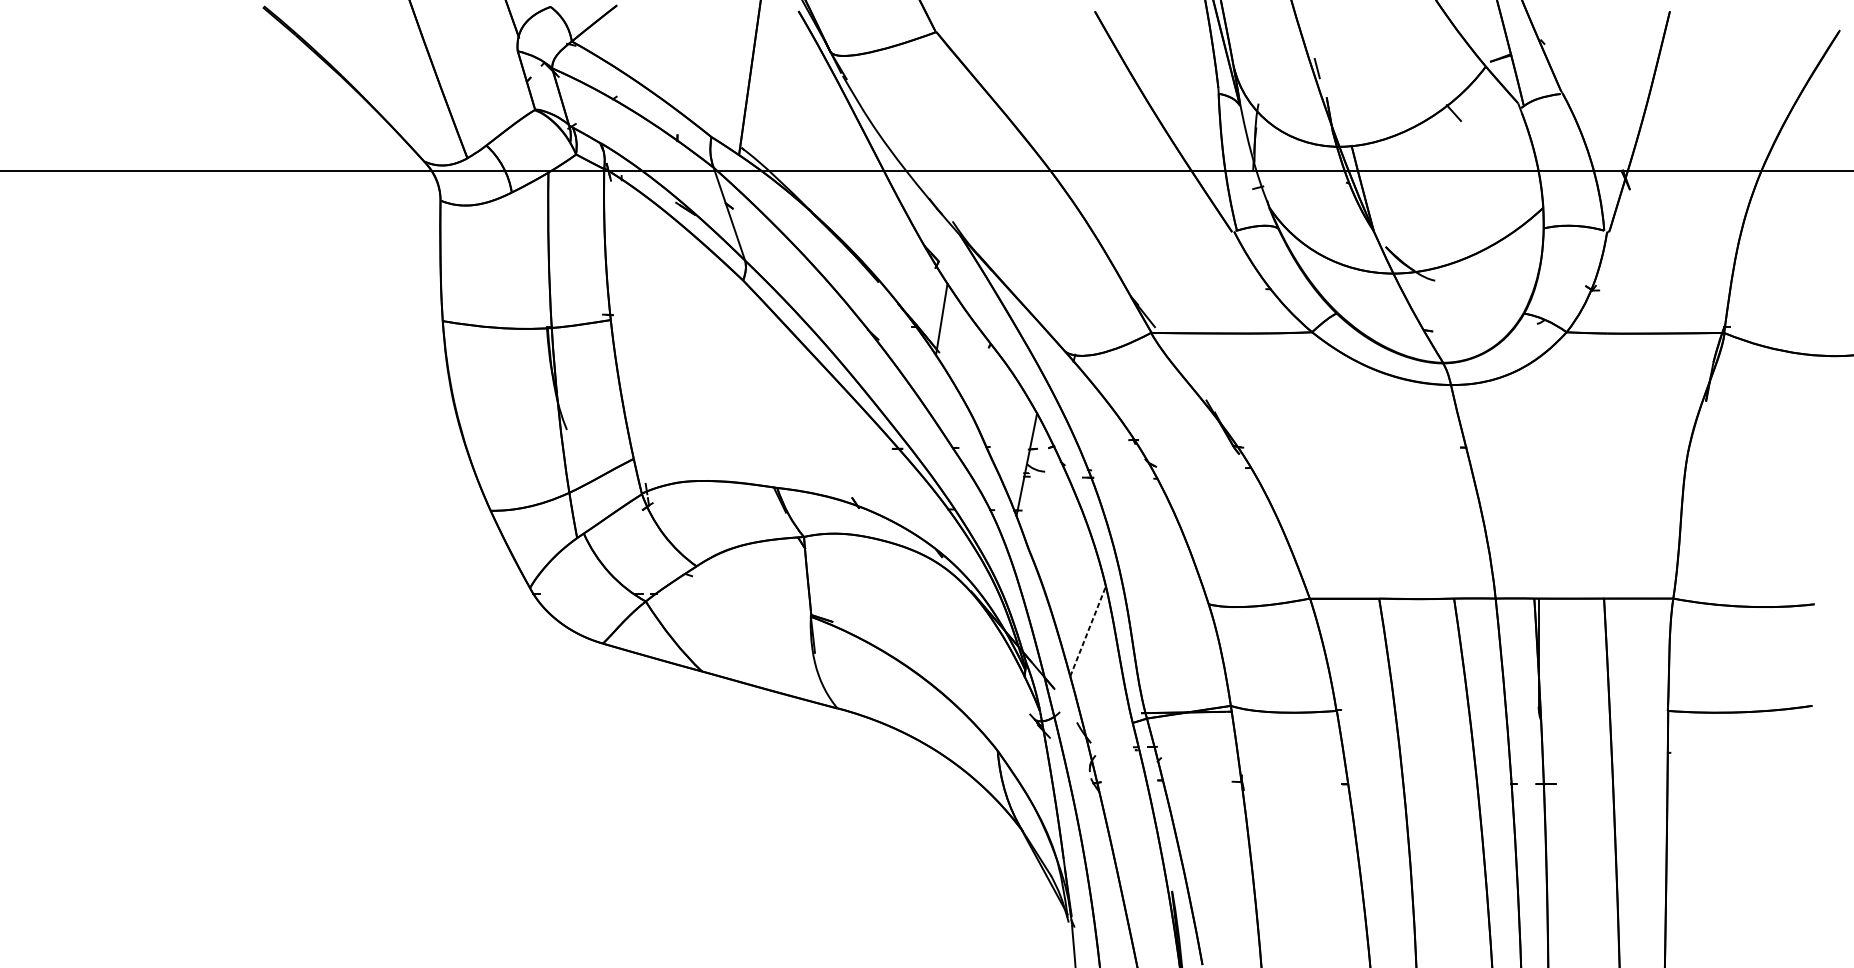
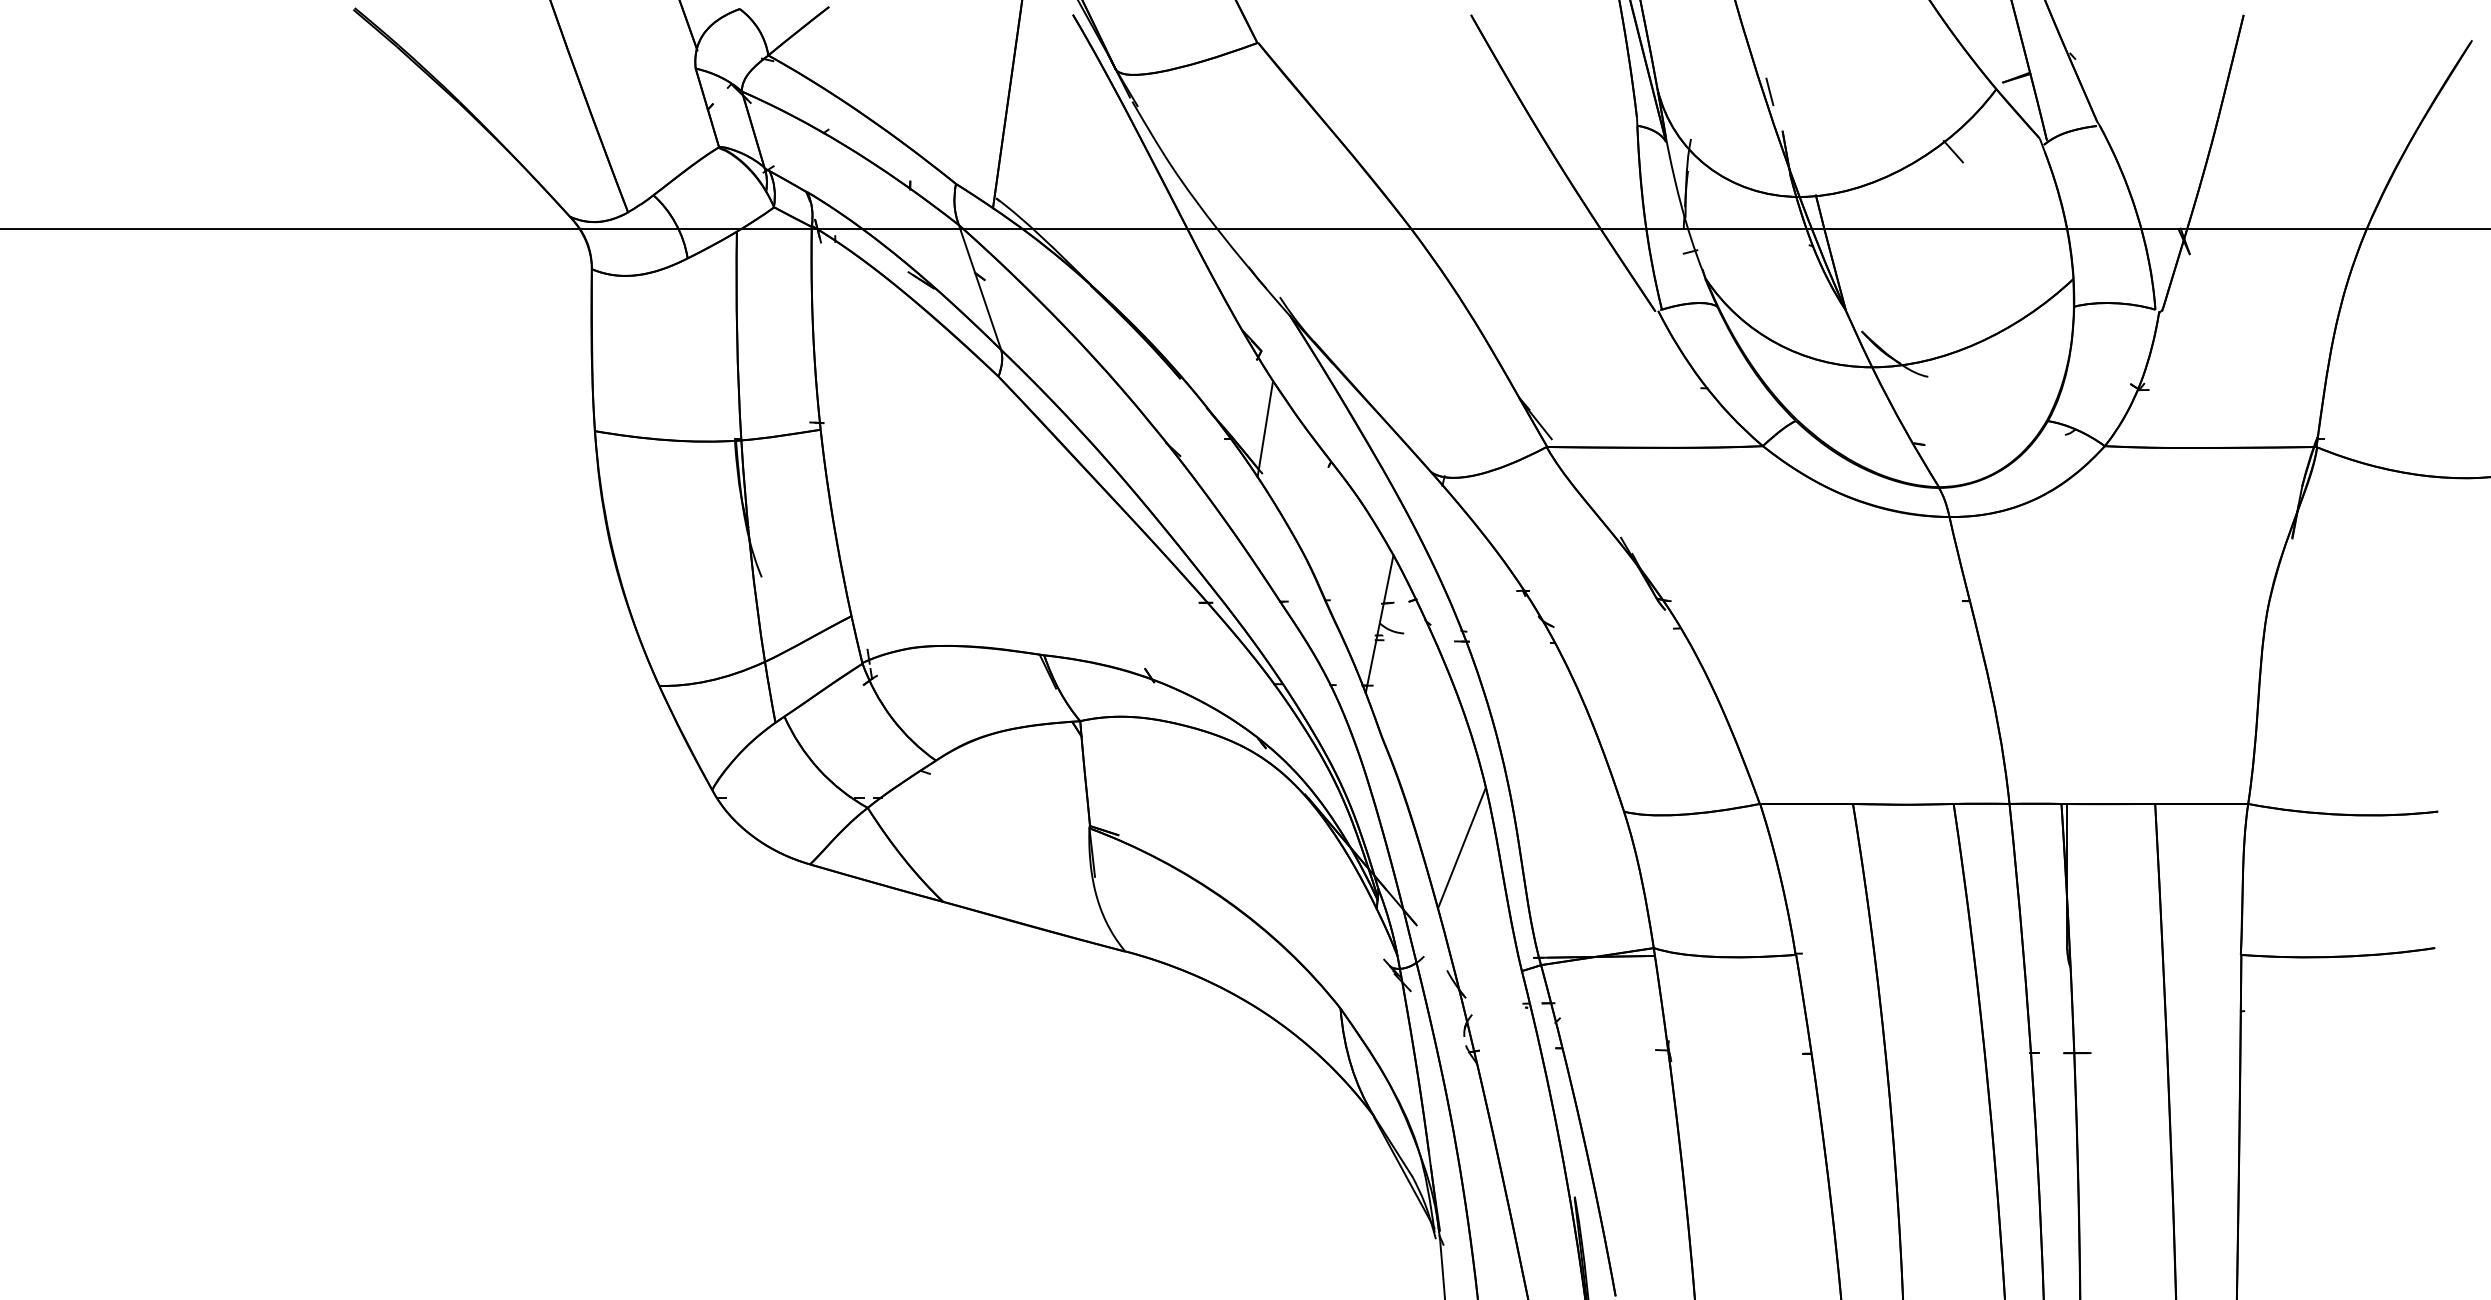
line: (1088, 630) -> (1462, 847), dashed -> solid

